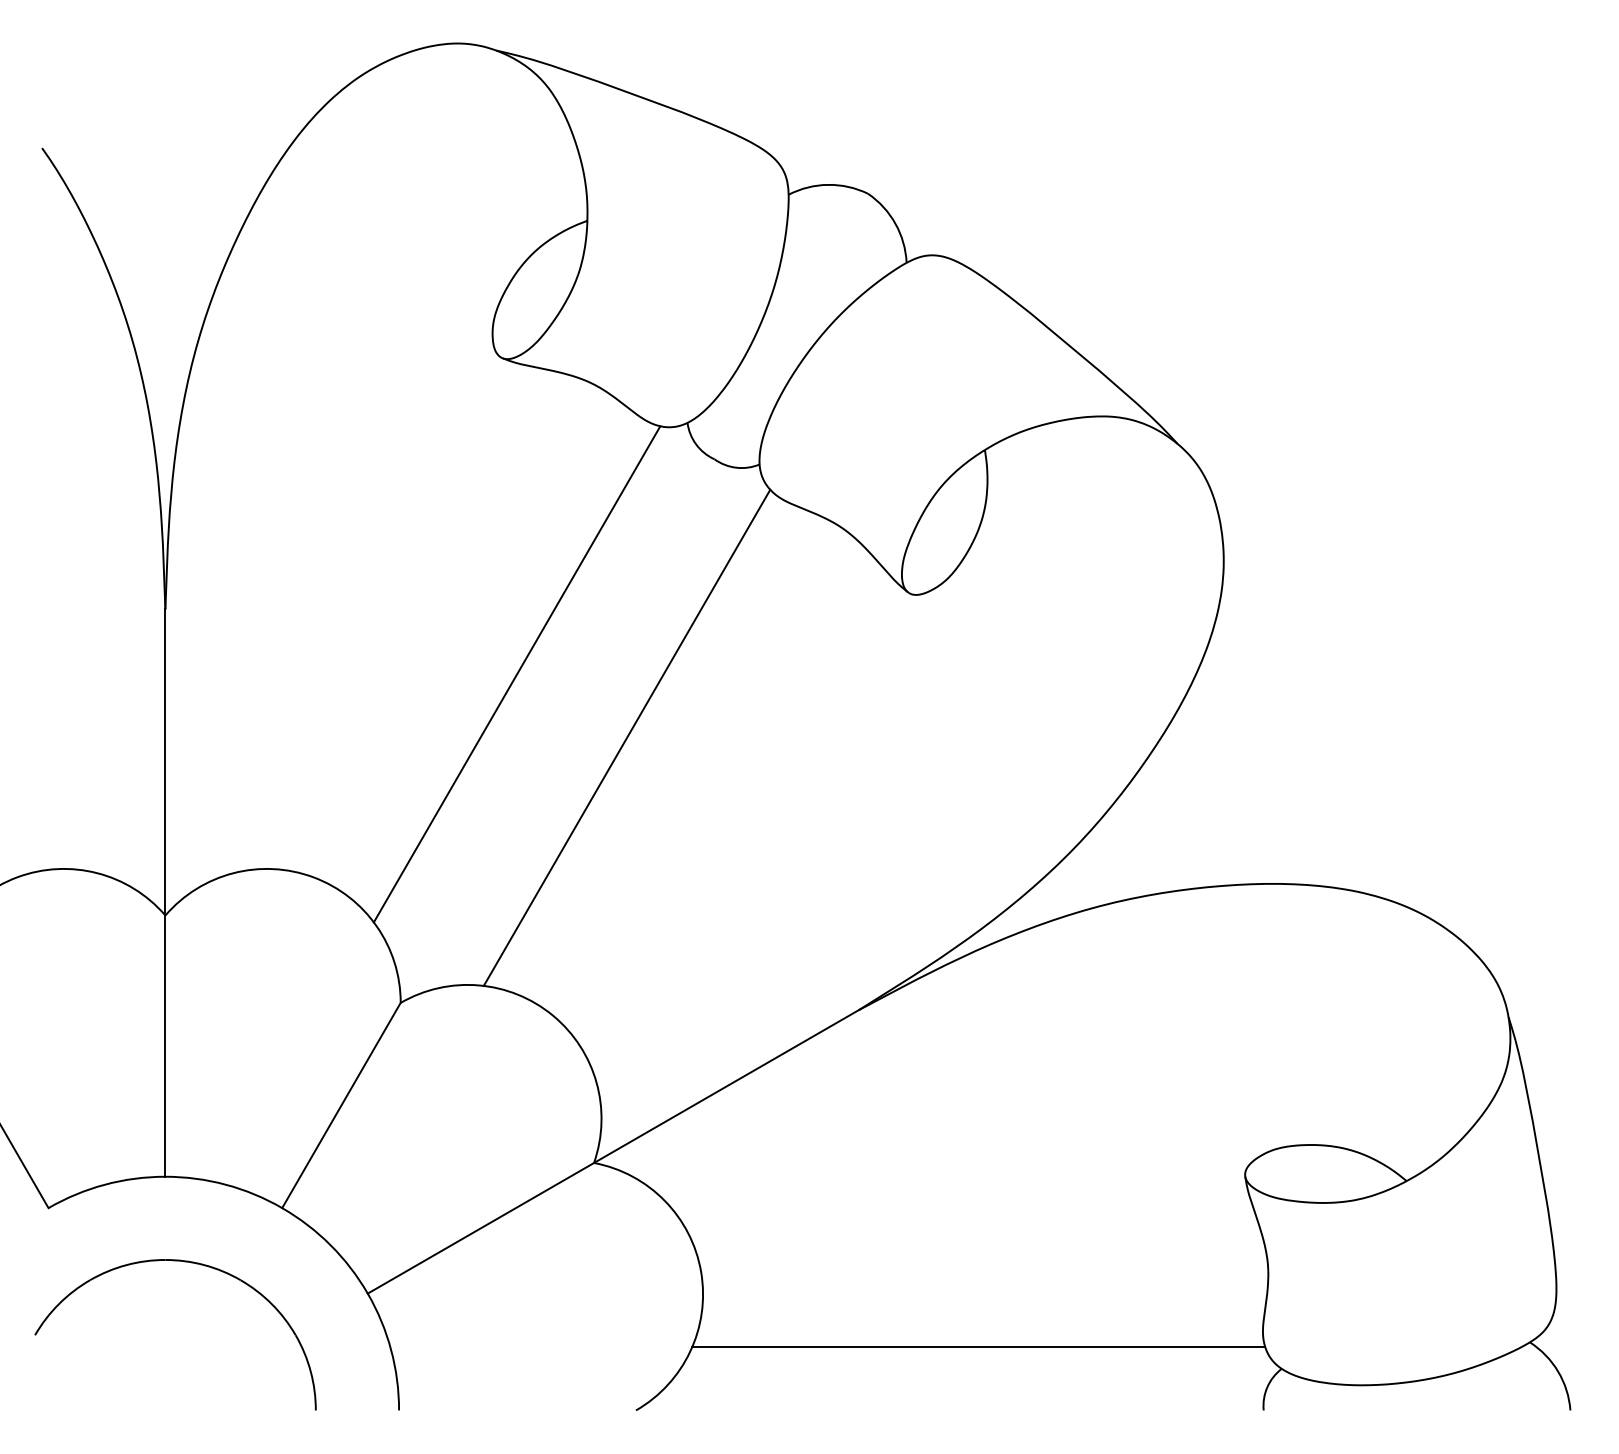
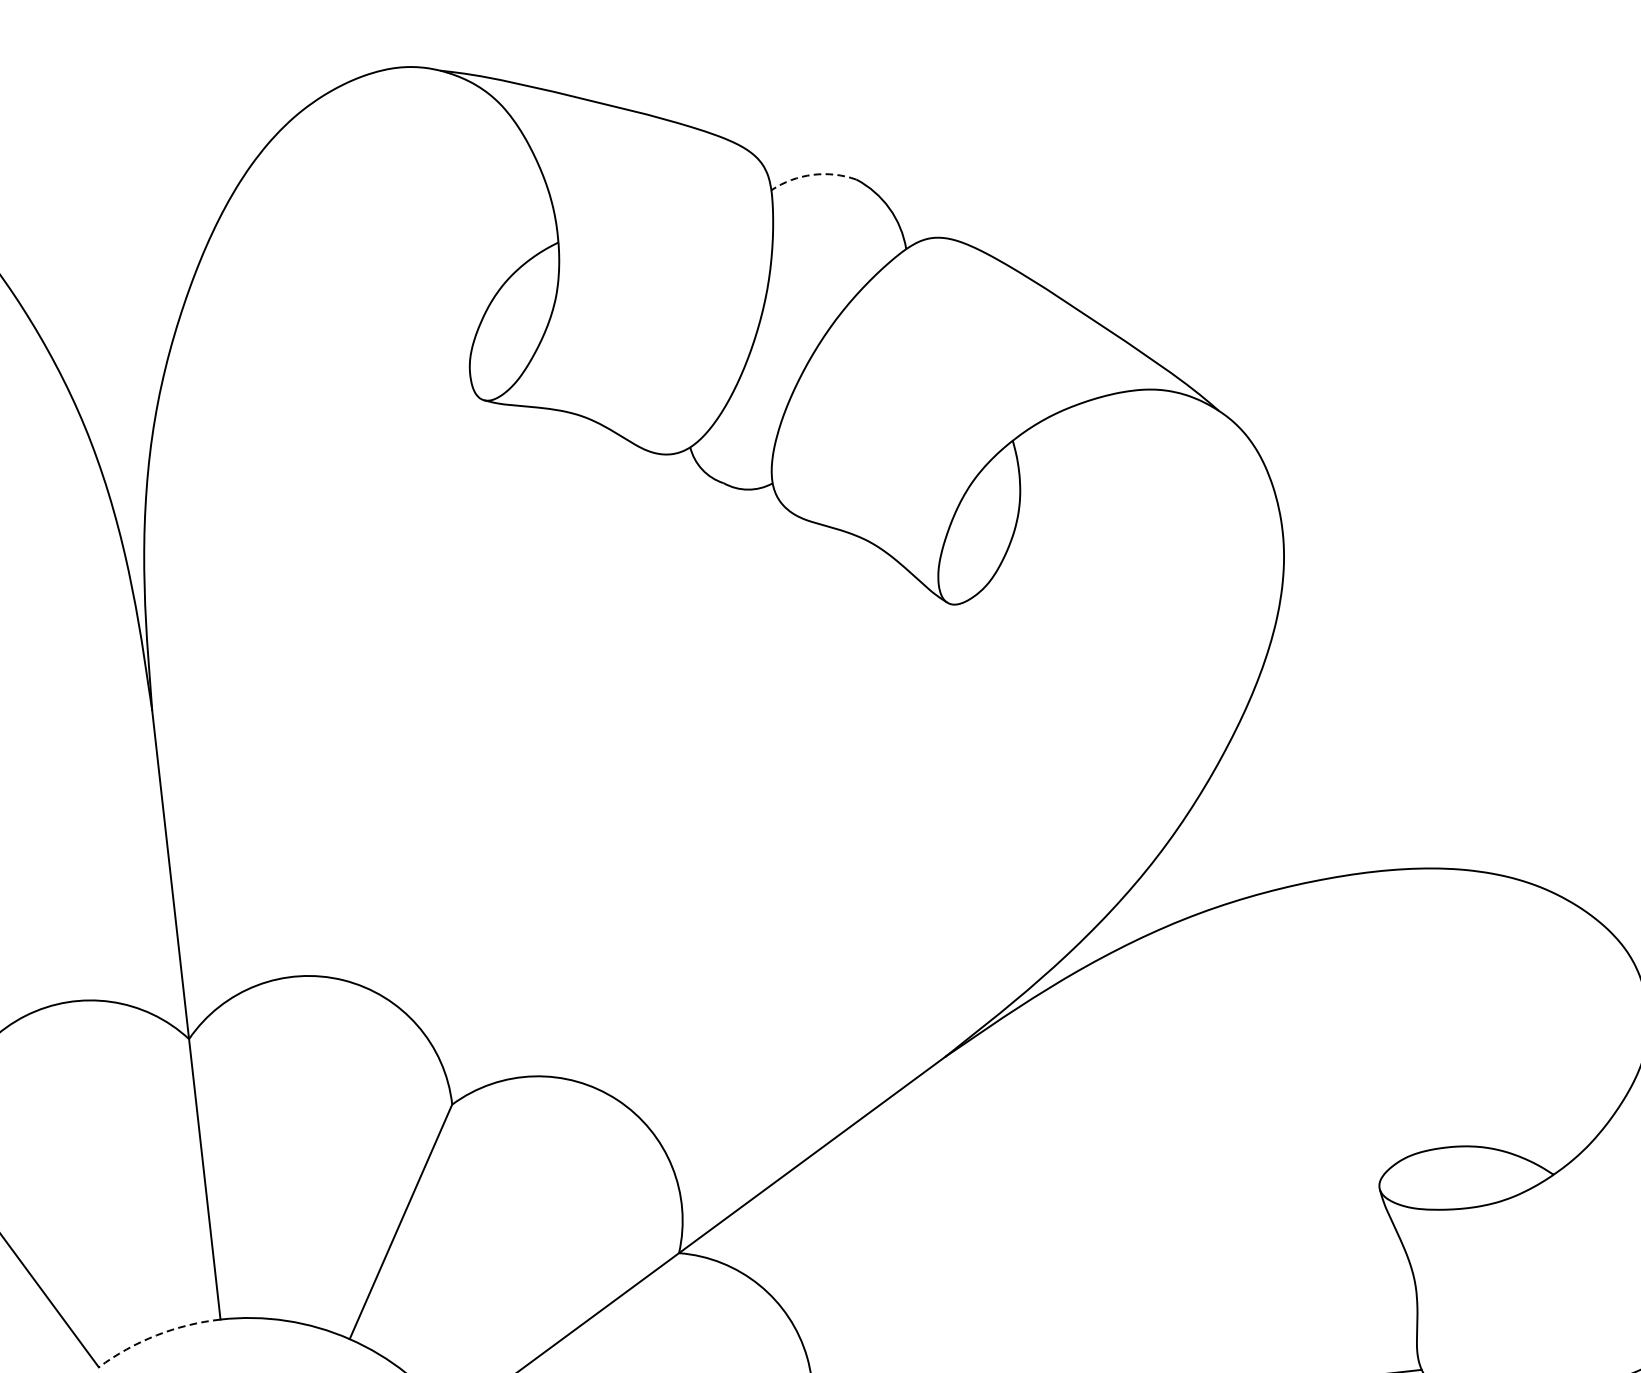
arc: (828, 184) -> (812, 174), solid -> dashed
line: (516, 674) -> (536, 738), removed
line: (626, 737) -> (662, 792), removed
arc: (104, 1184) -> (156, 1335), solid -> dashed

